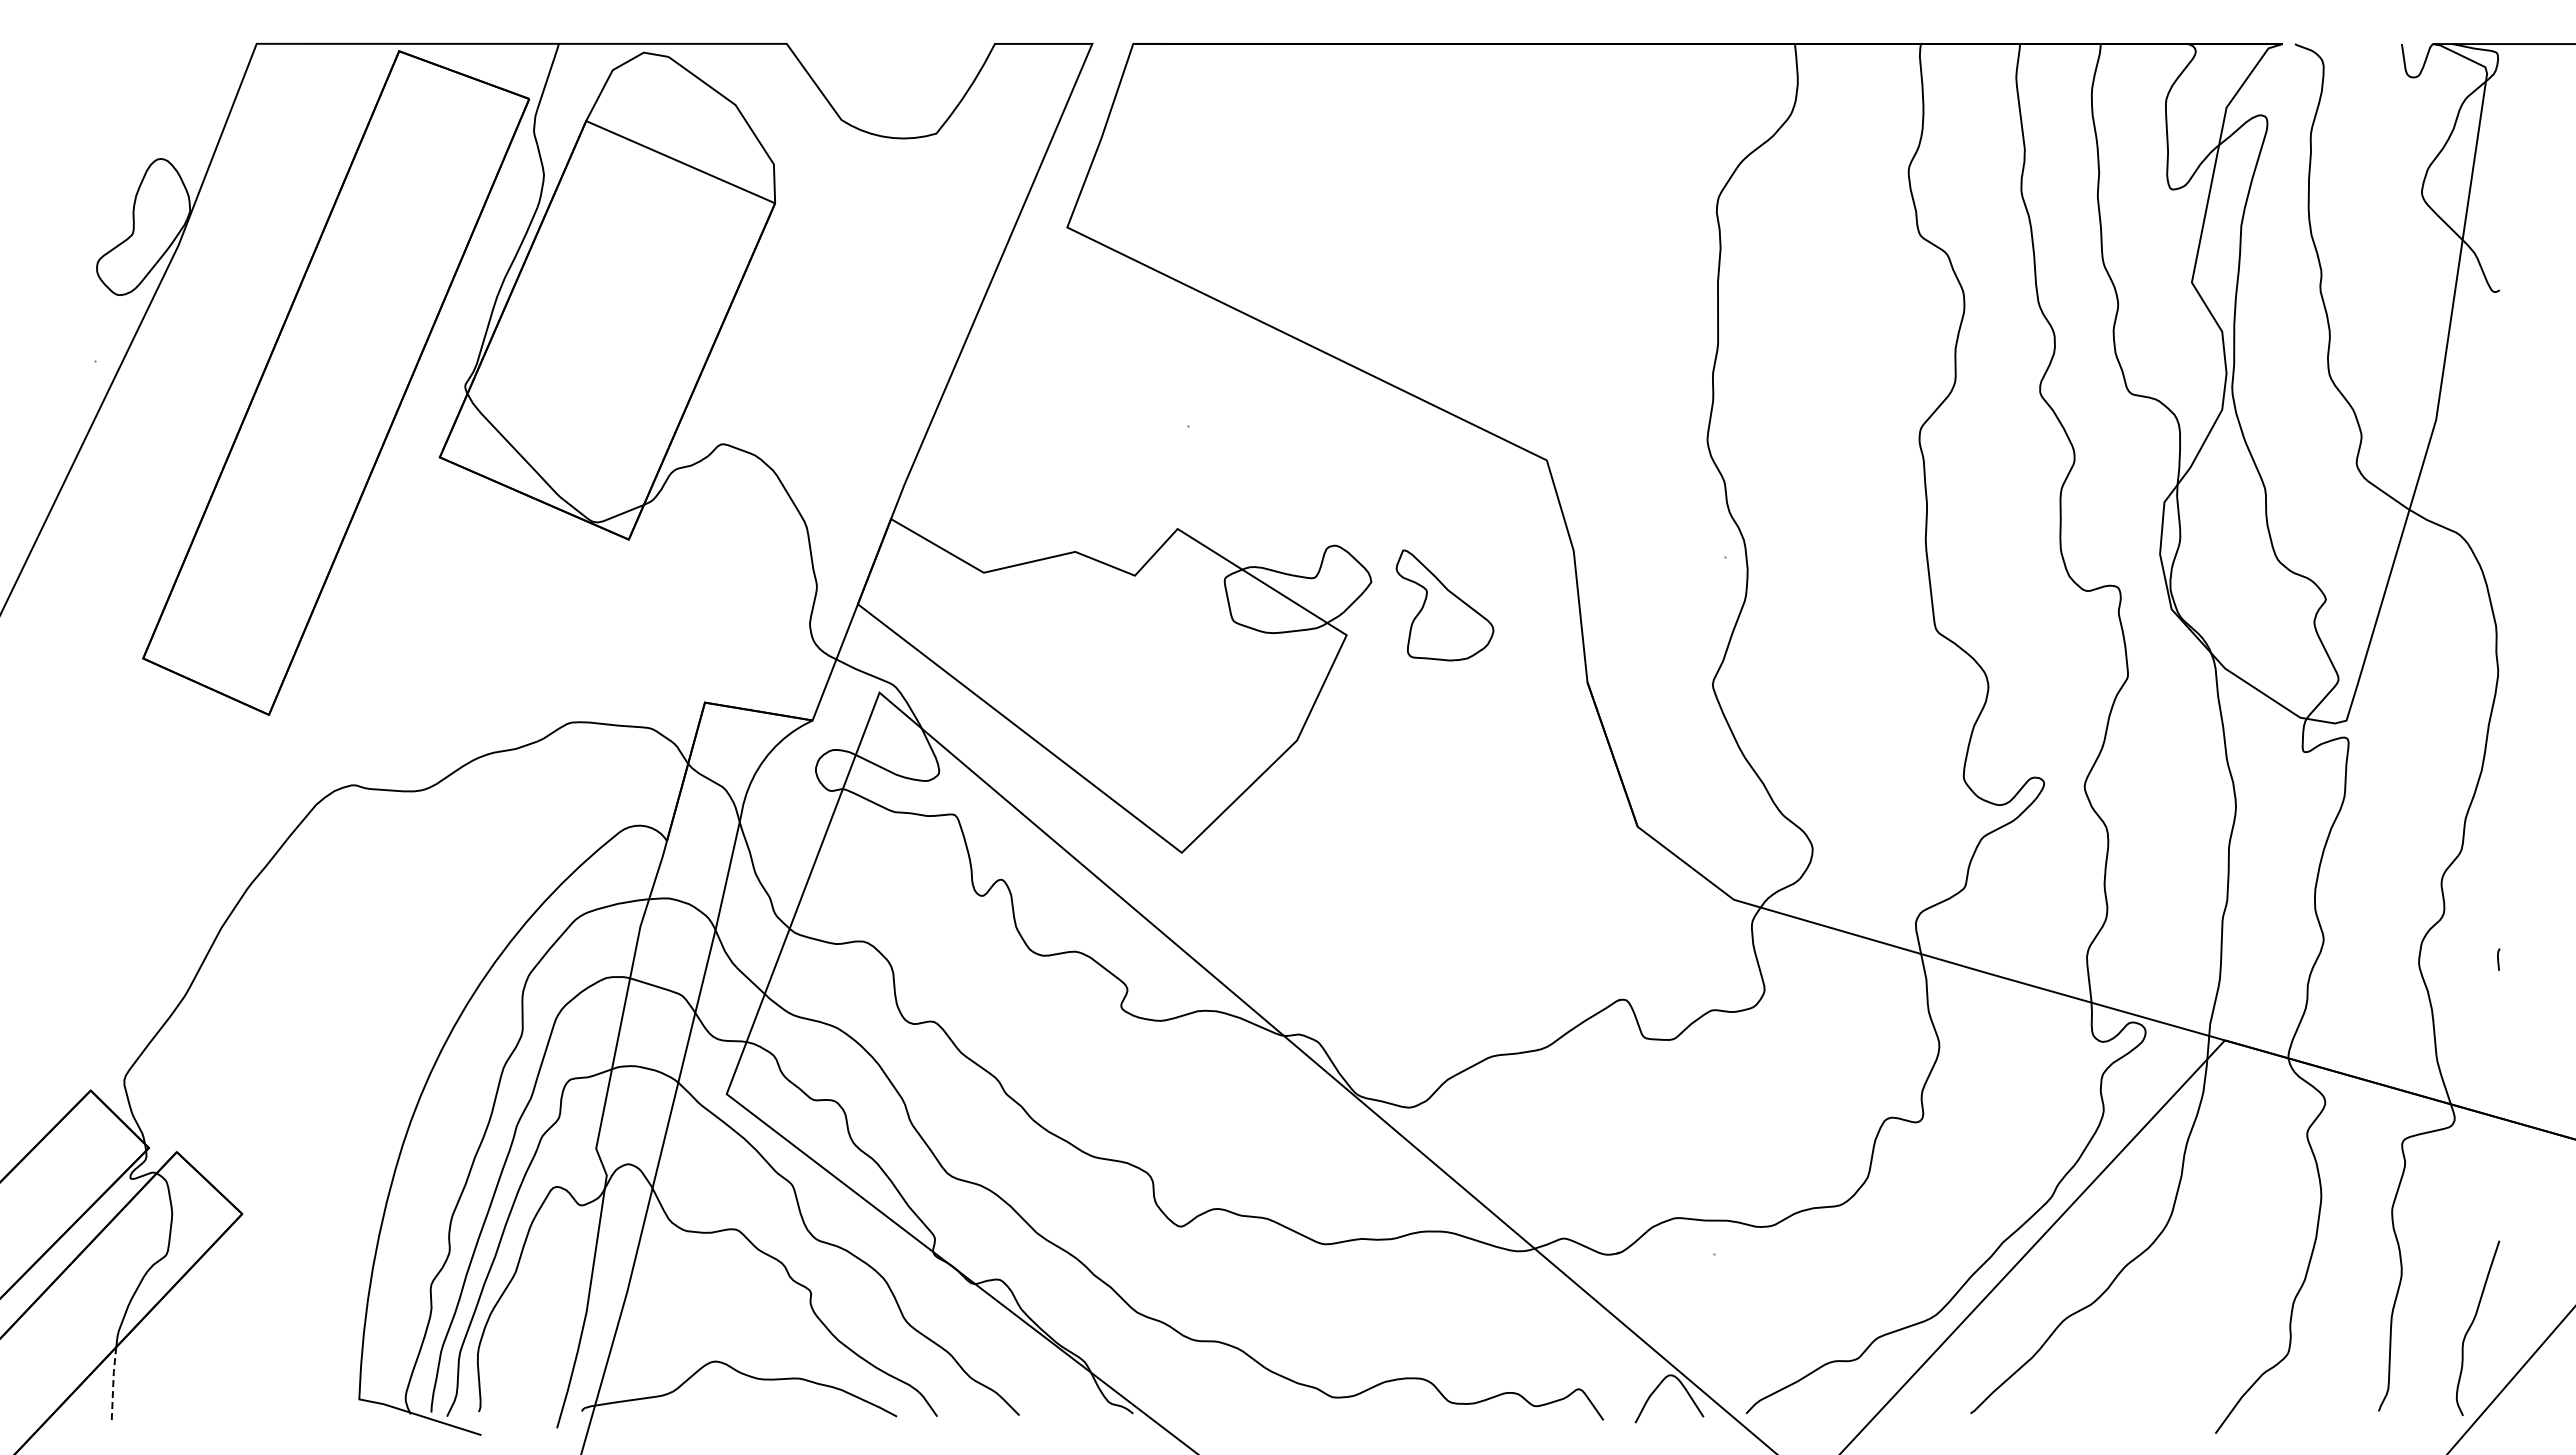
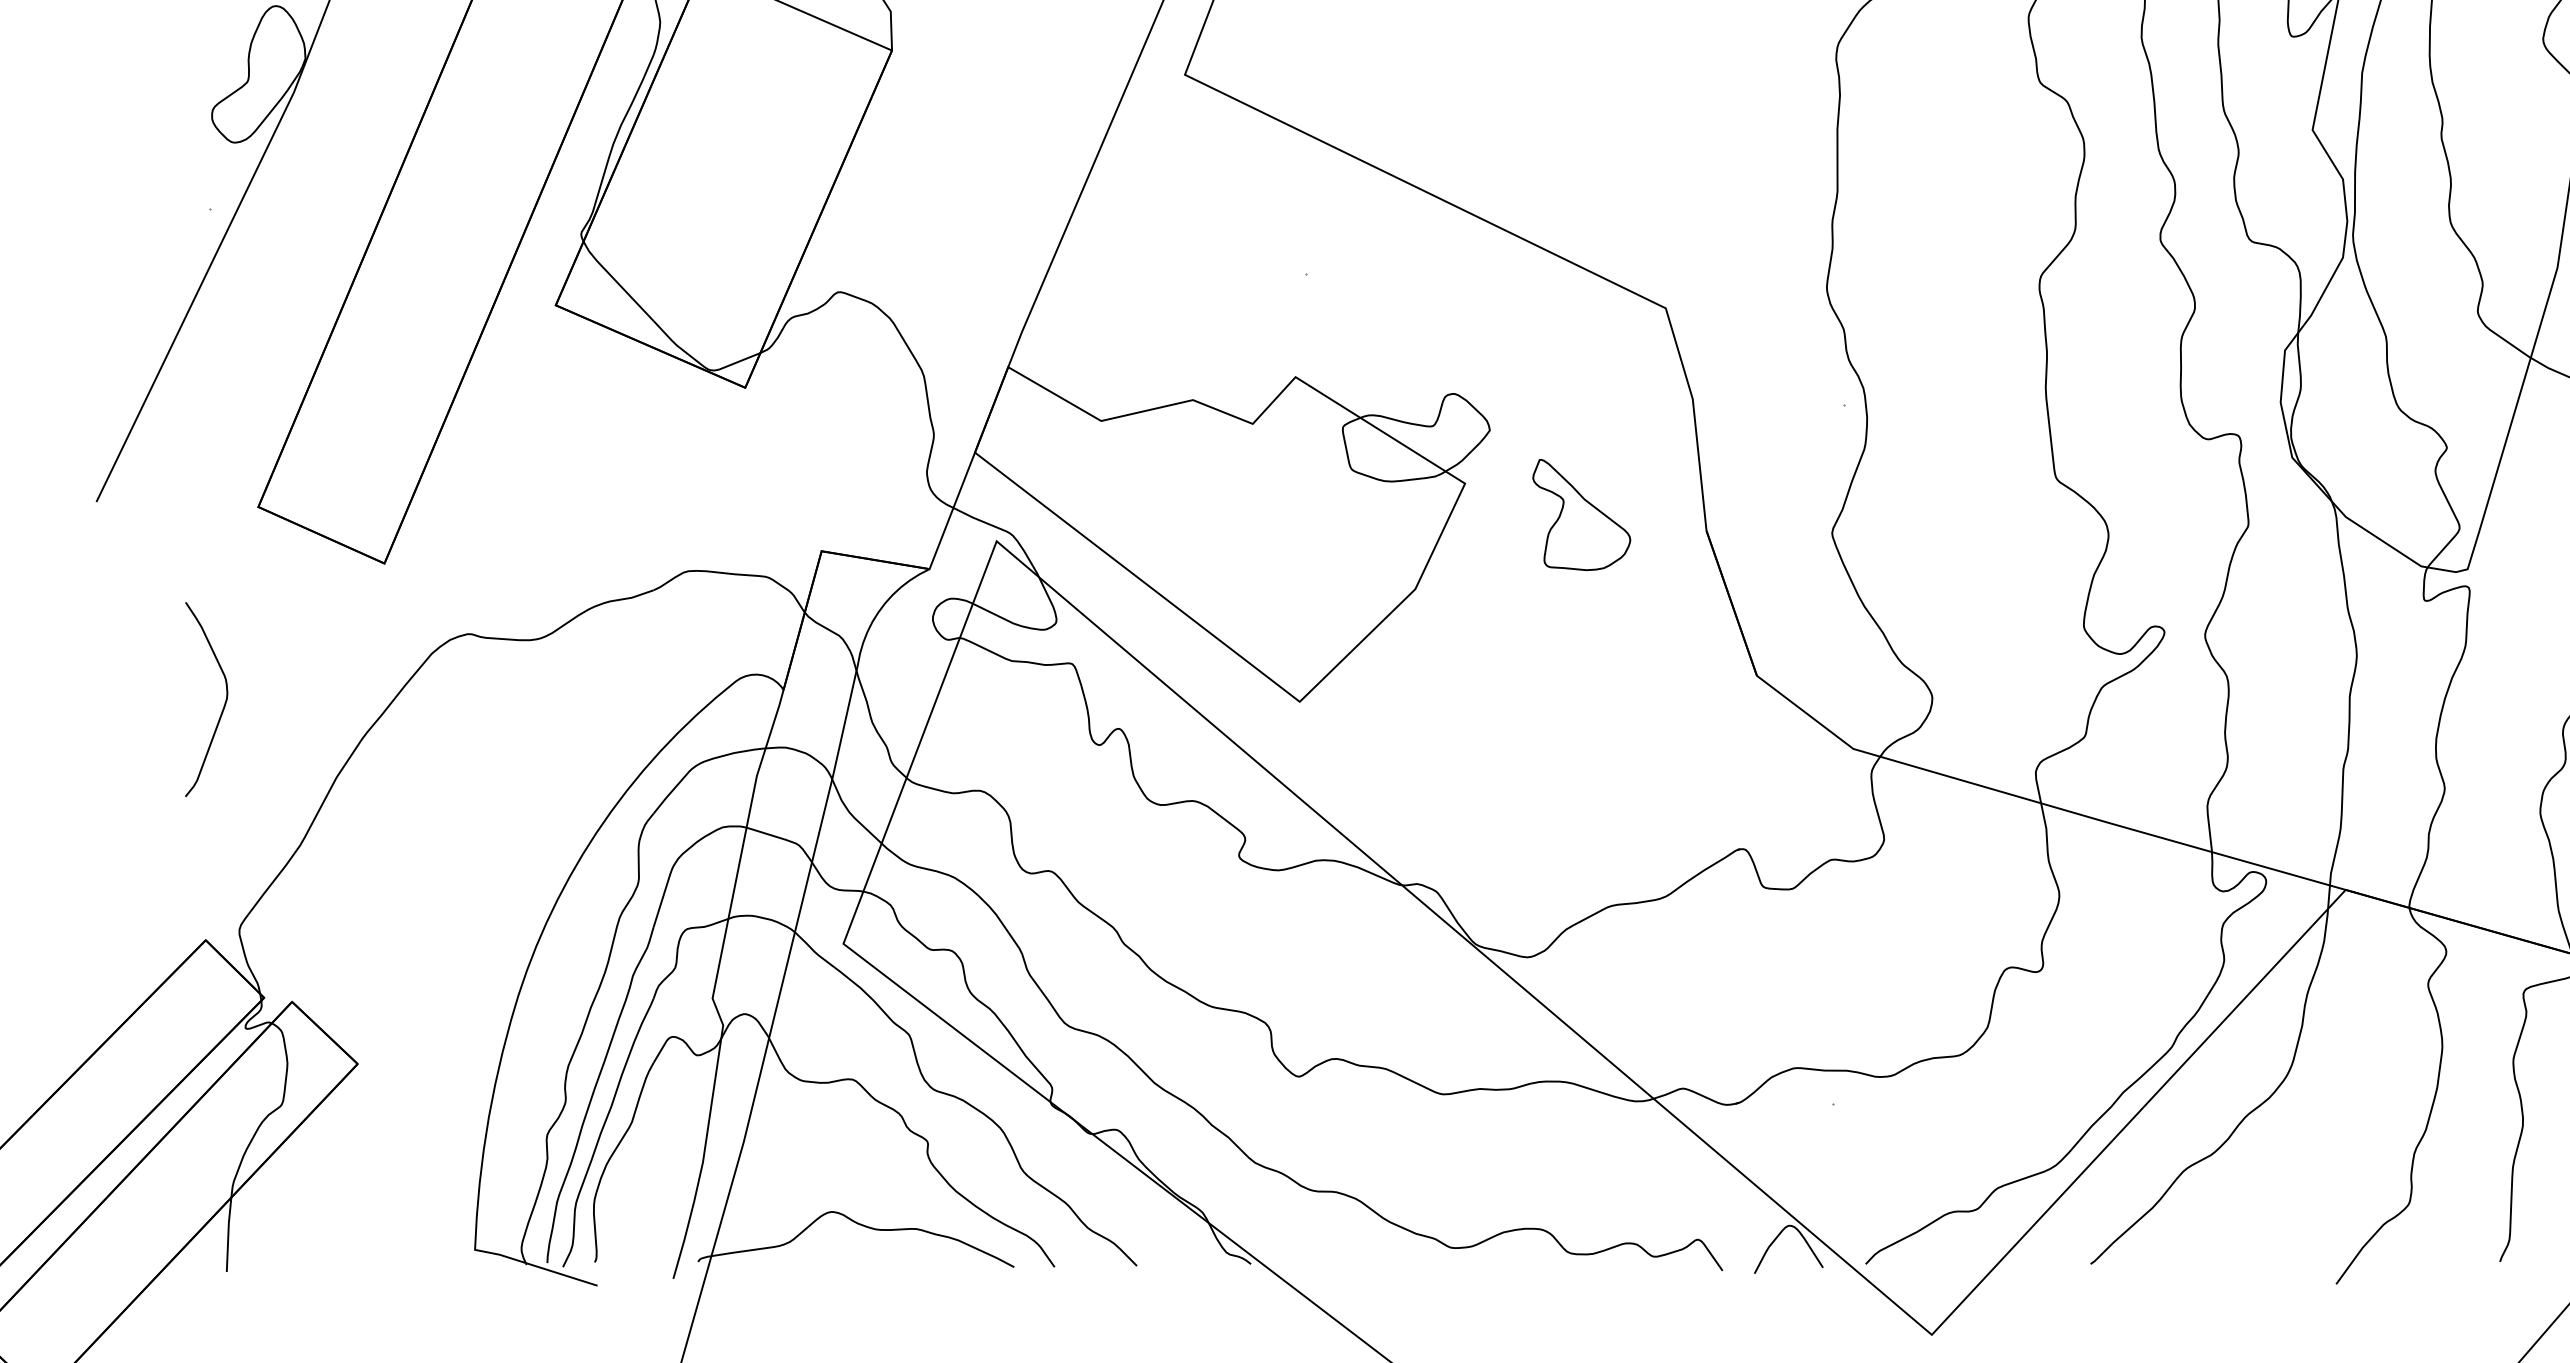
part: (1444, 605) -> (1581, 515), moved
curve: (108, 856) -> (223, 705), added
line: (113, 1383) -> (228, 1233), dashed -> solid

